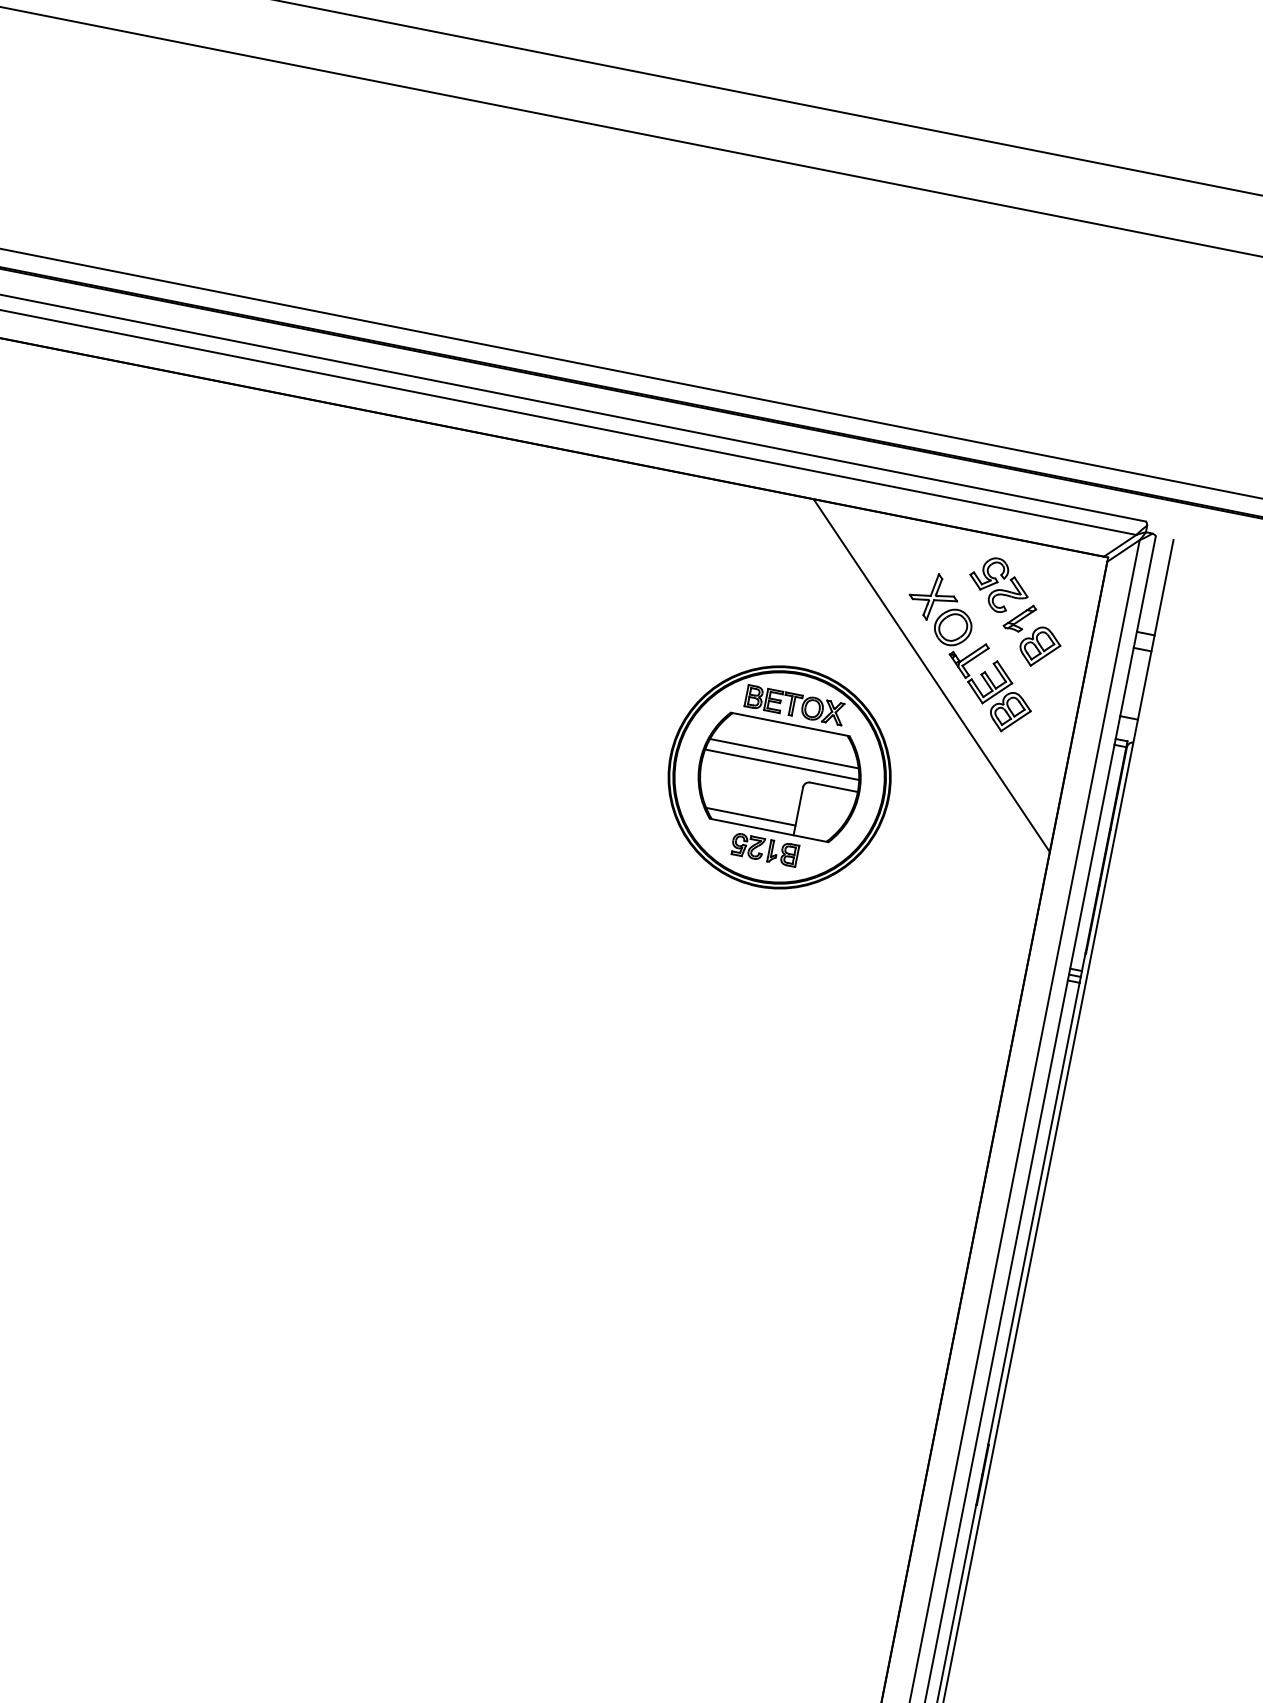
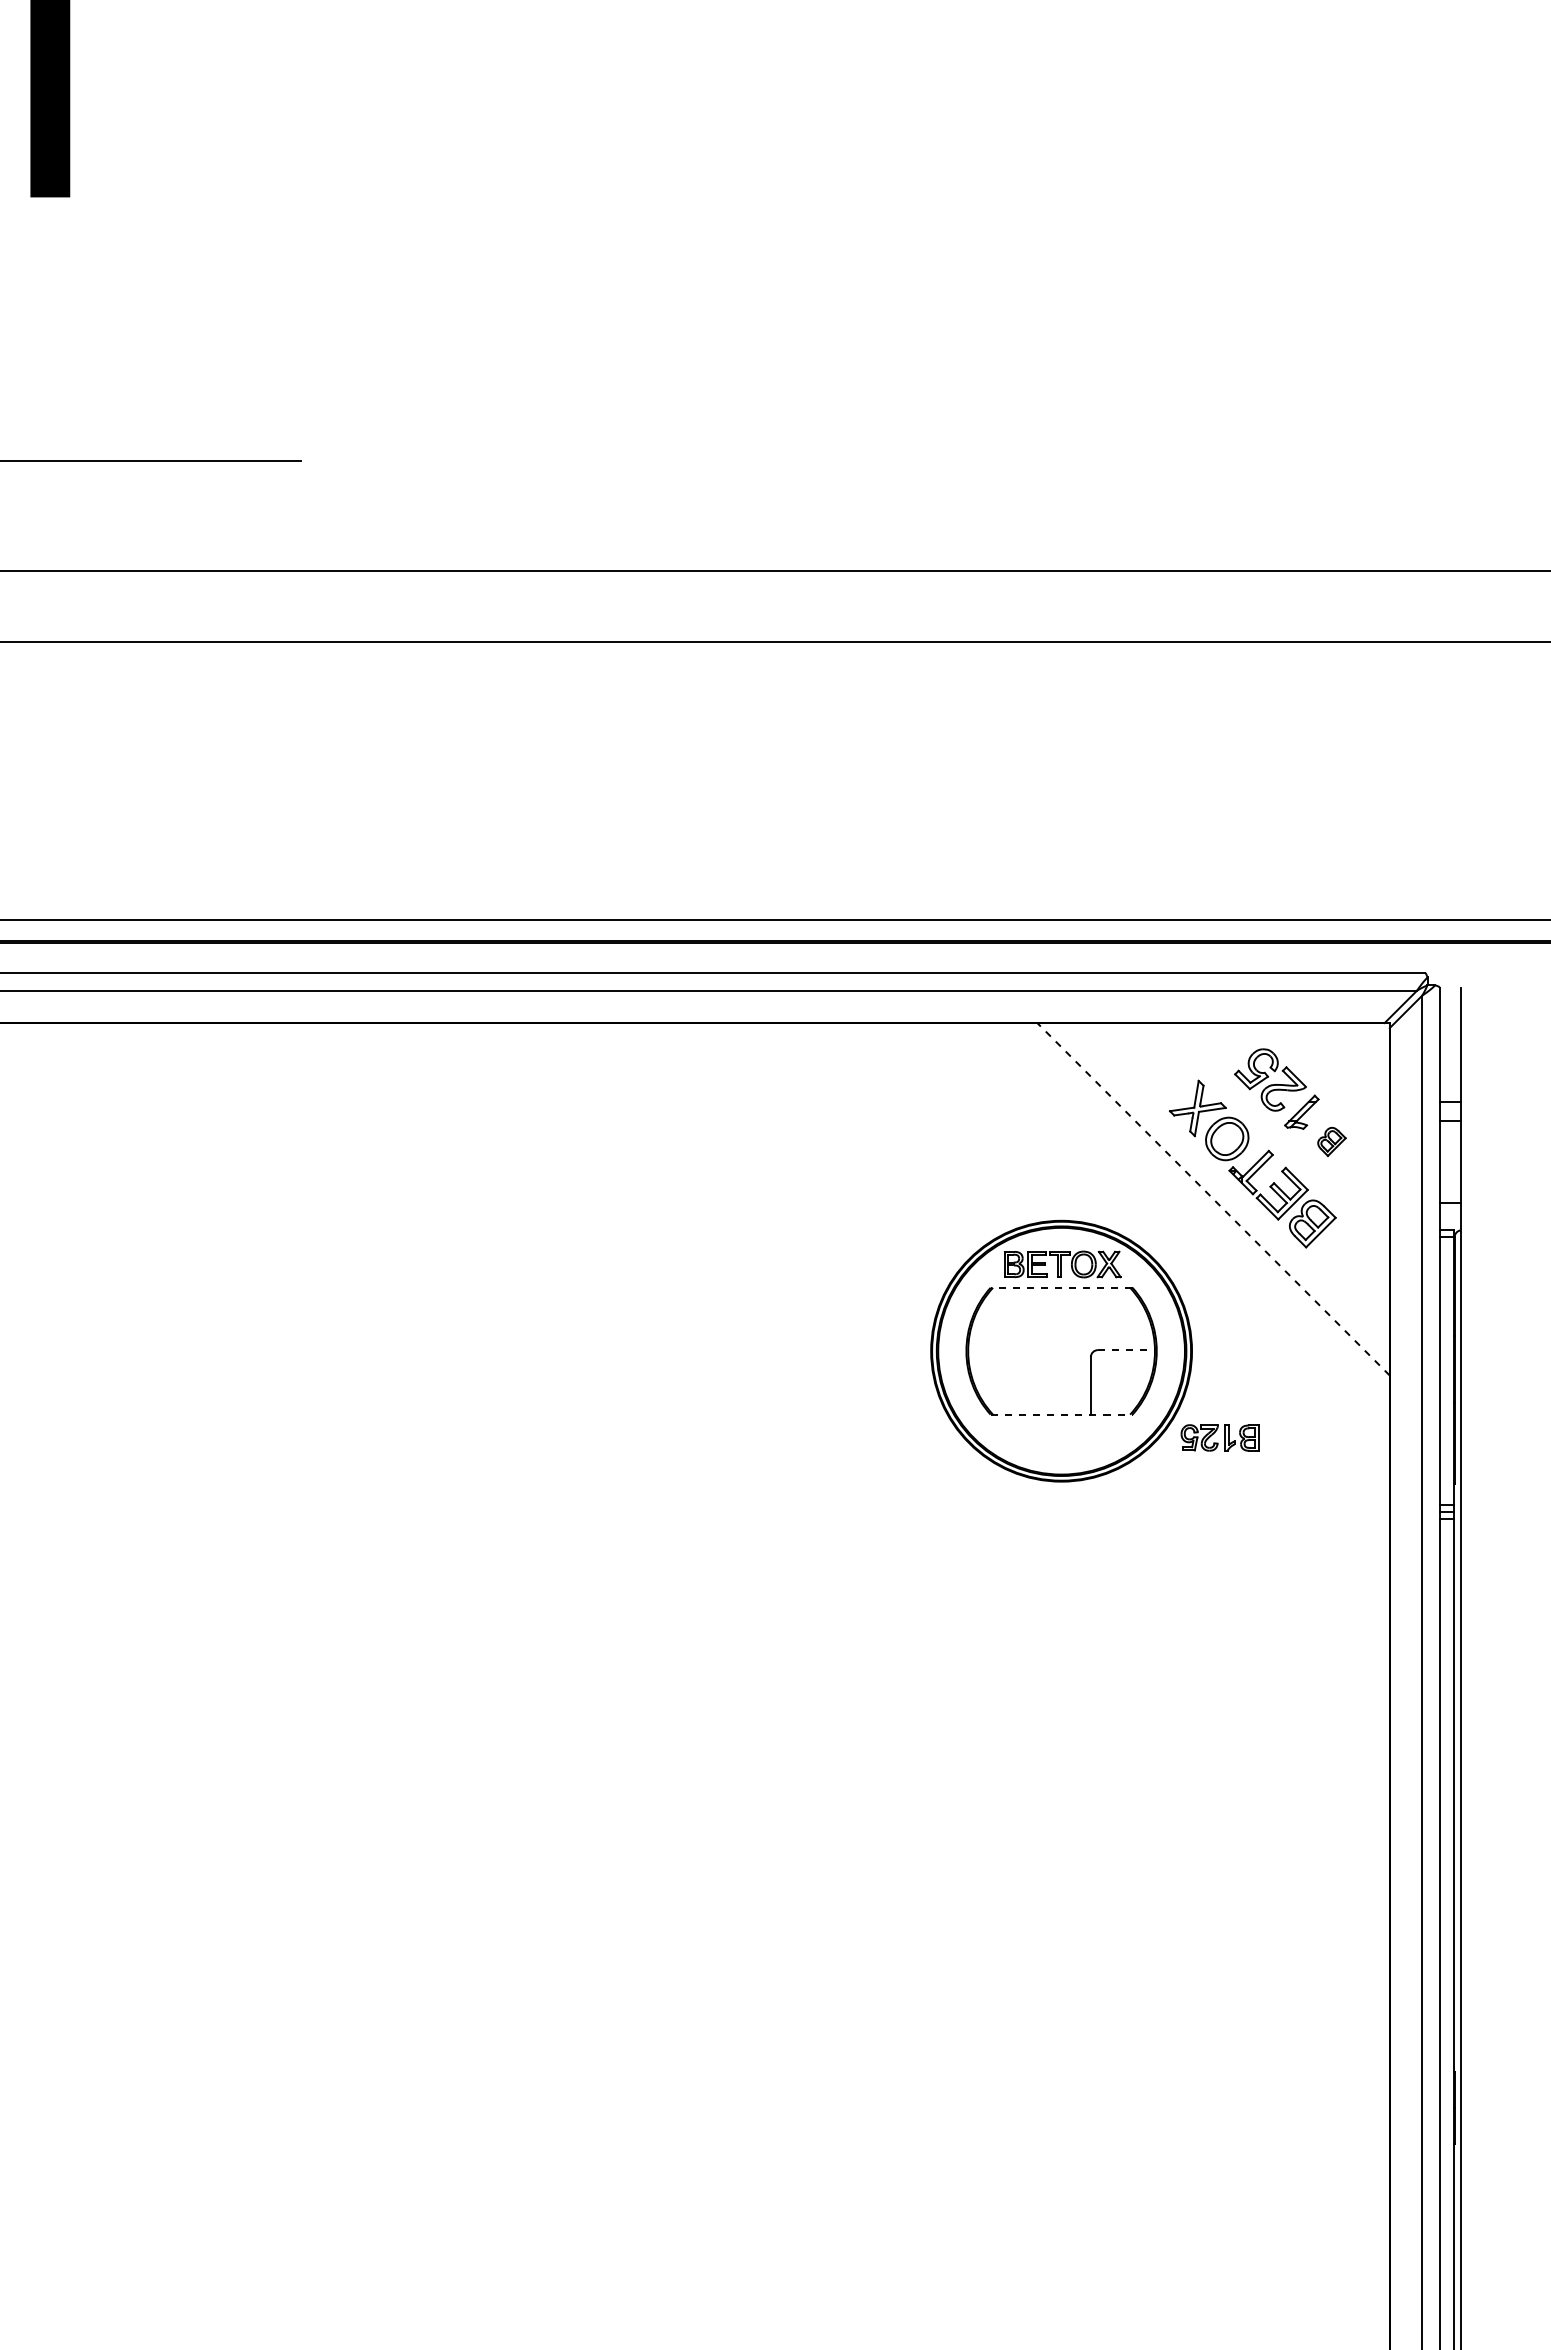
part: (1039, 646) -> (1331, 1141), size x0.6
line: (931, 674) -> (1213, 1198), solid -> dashed
line: (790, 724) -> (1061, 1287), solid -> dashed
line: (784, 753) -> (1061, 1322), removed
line: (782, 765) -> (1061, 1336), removed
line: (834, 787) -> (1126, 1350), solid -> dashed
line: (750, 816) -> (1036, 1403), removed
line: (769, 830) -> (1061, 1414), solid -> dashed
part: (764, 849) -> (1219, 1437), moved

